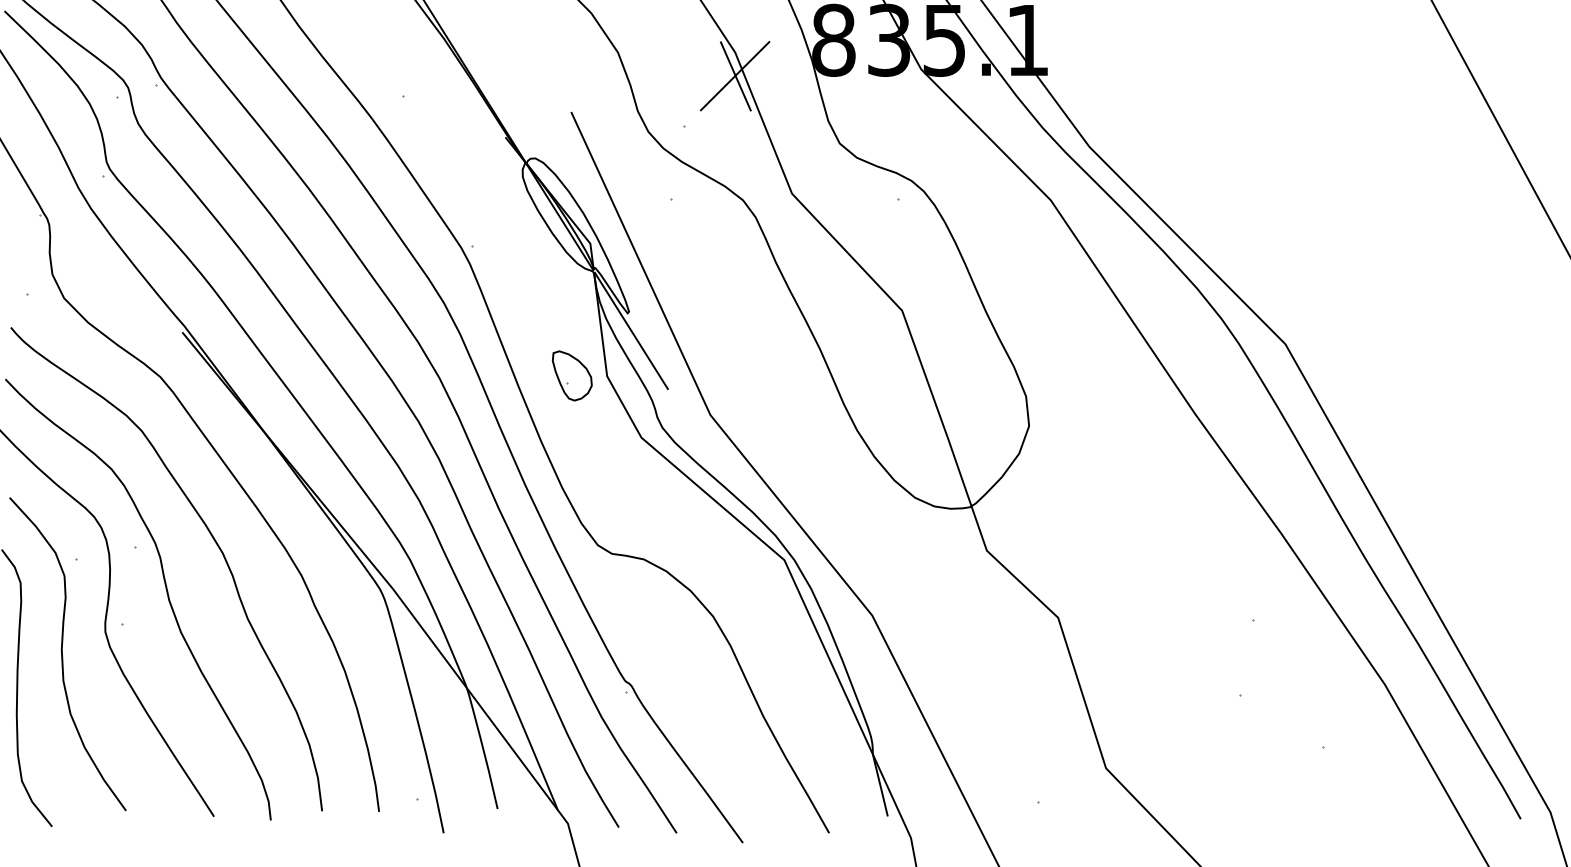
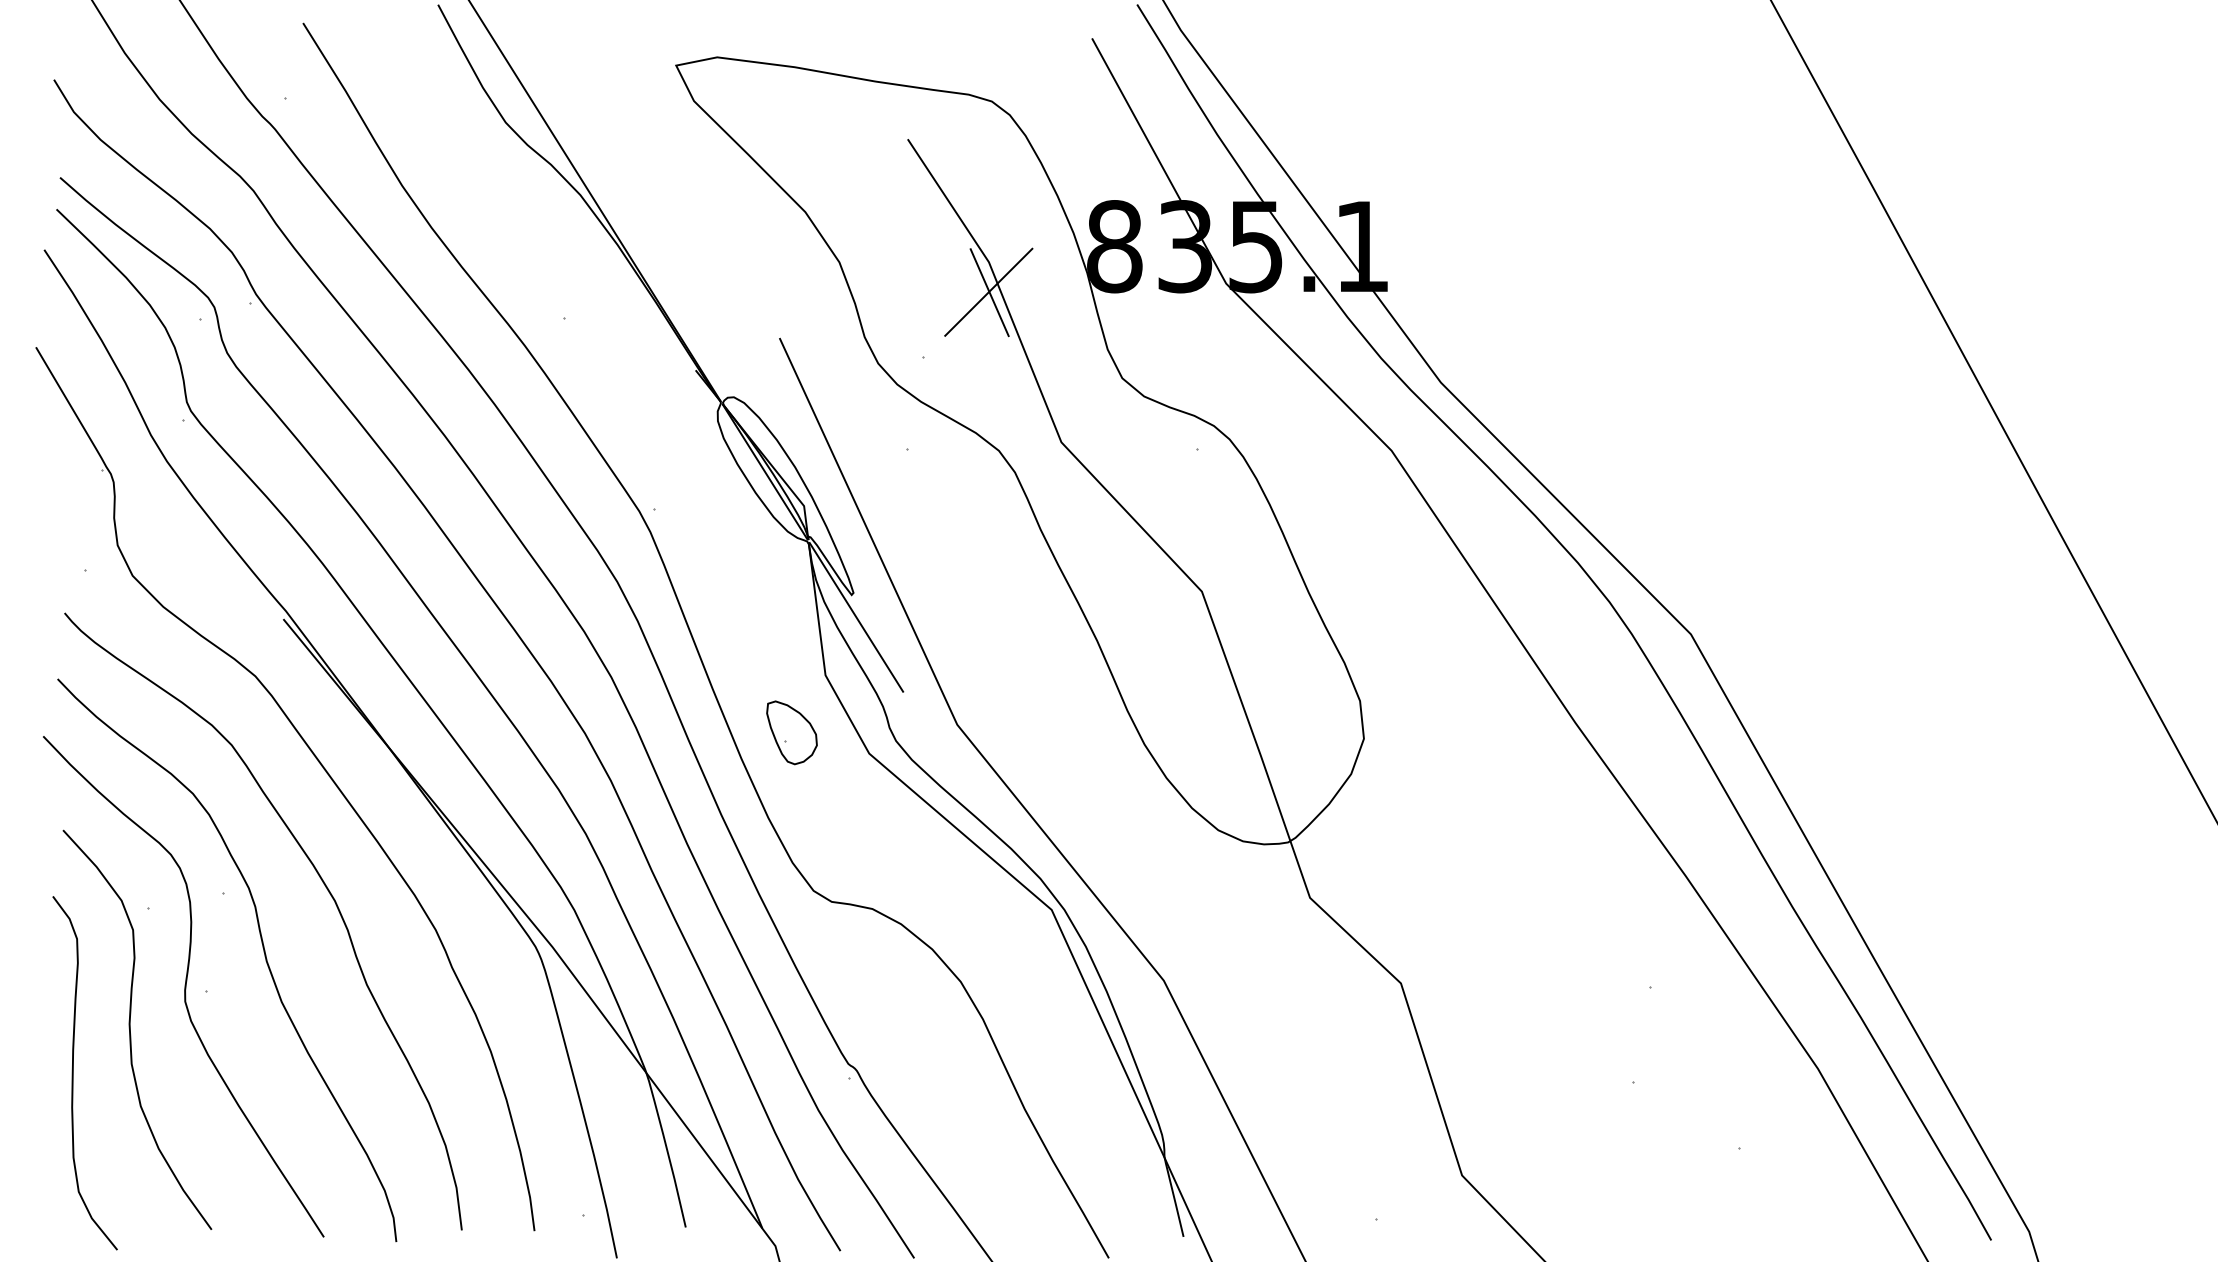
part: (571, 375) -> (791, 732), moved

